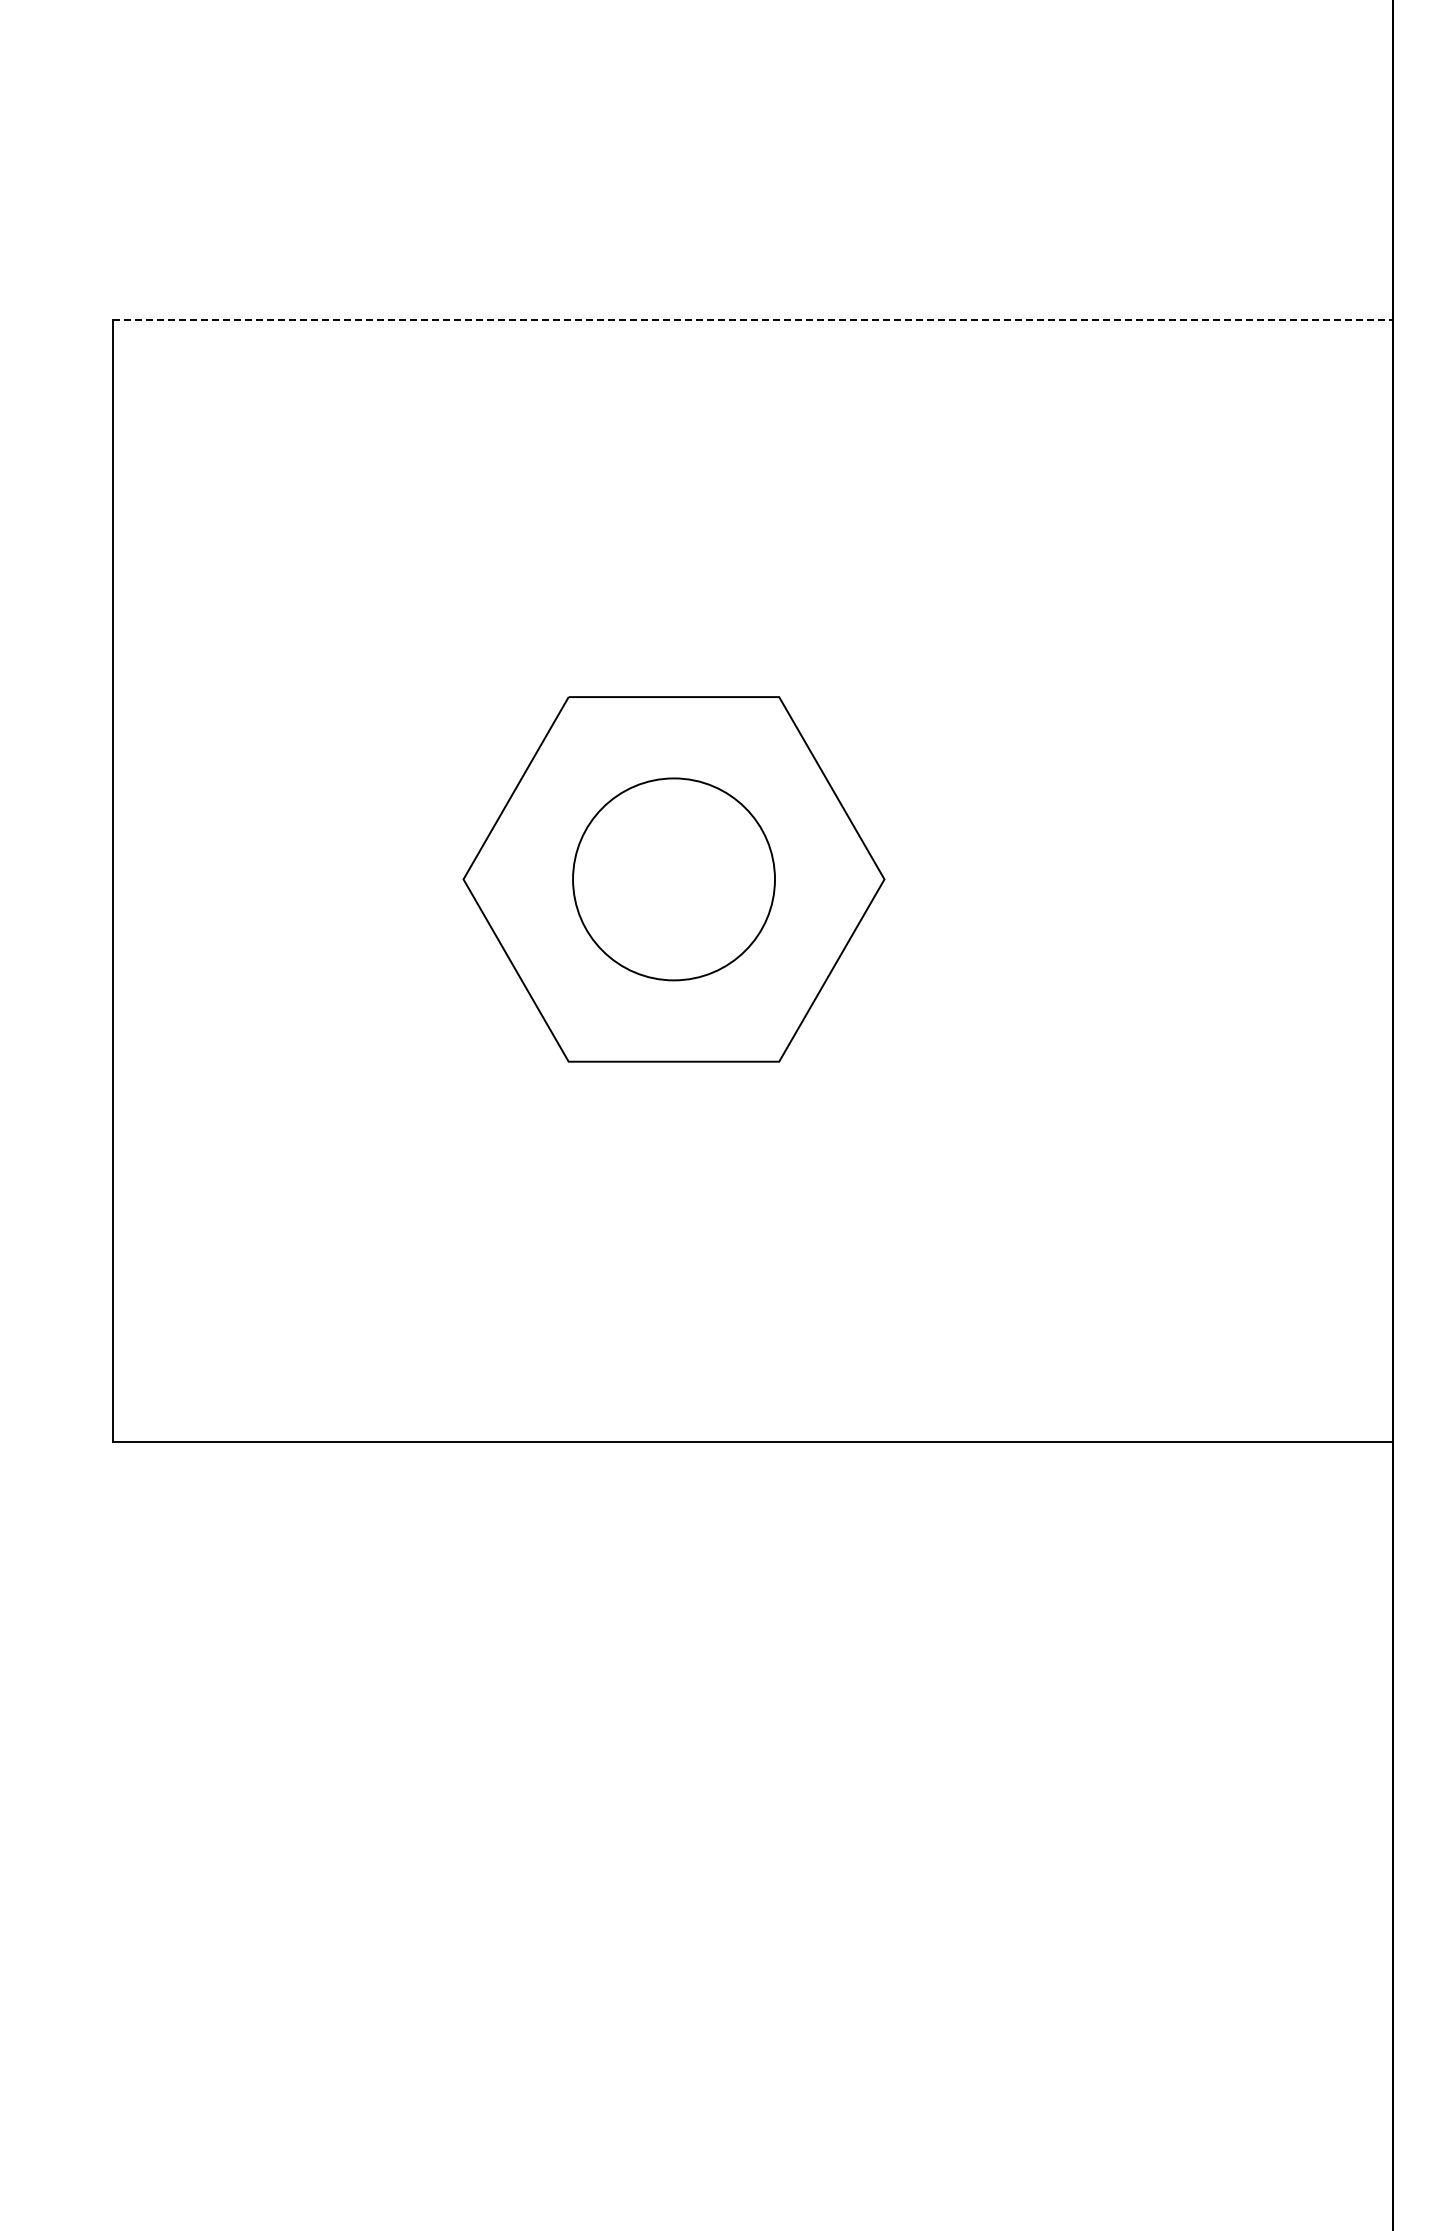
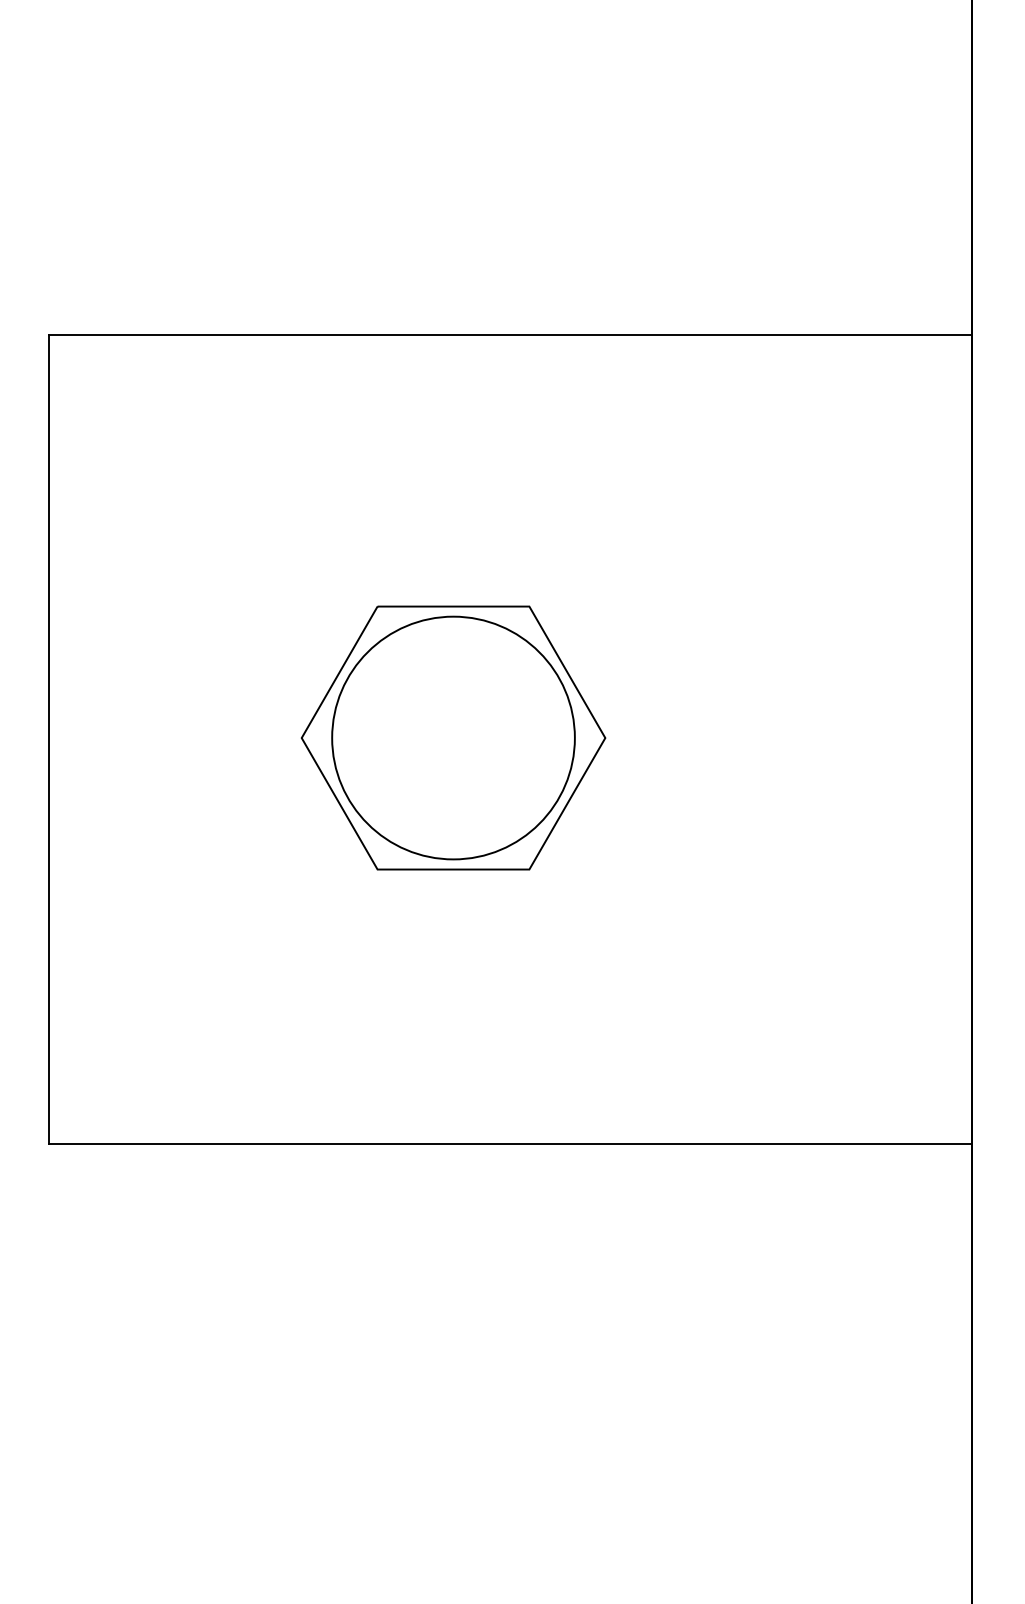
line: (753, 320) -> (510, 334), dashed -> solid
circle: (673, 879) -> (453, 738), size x1.67

